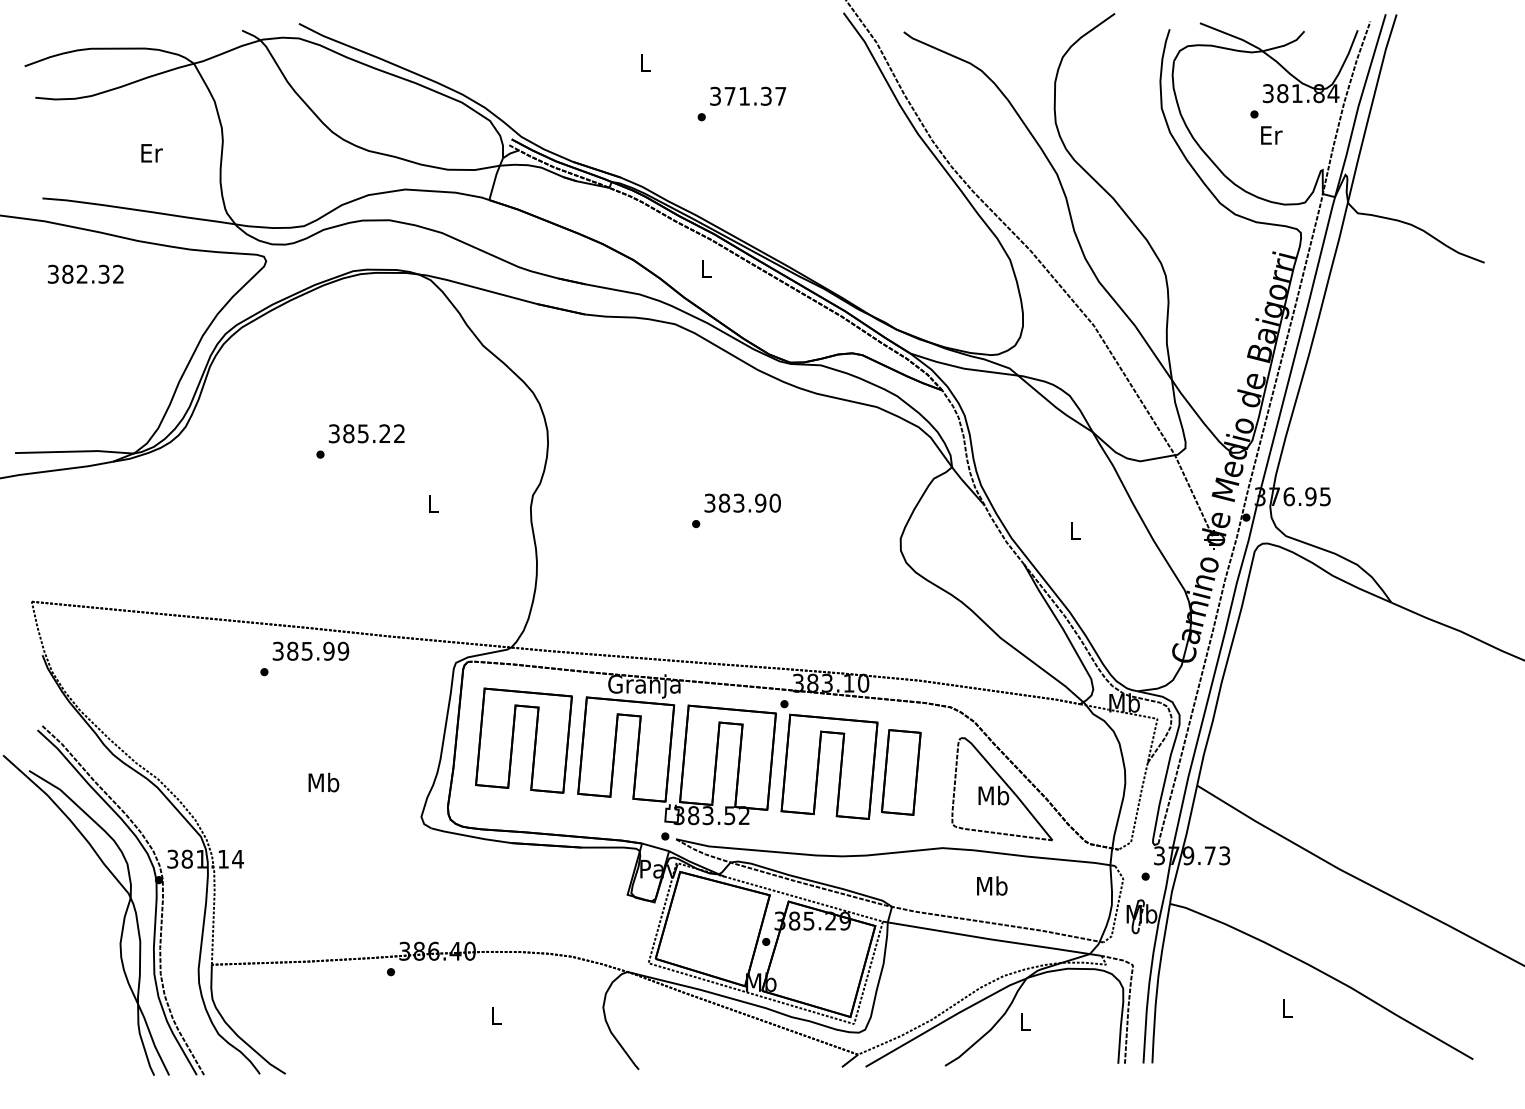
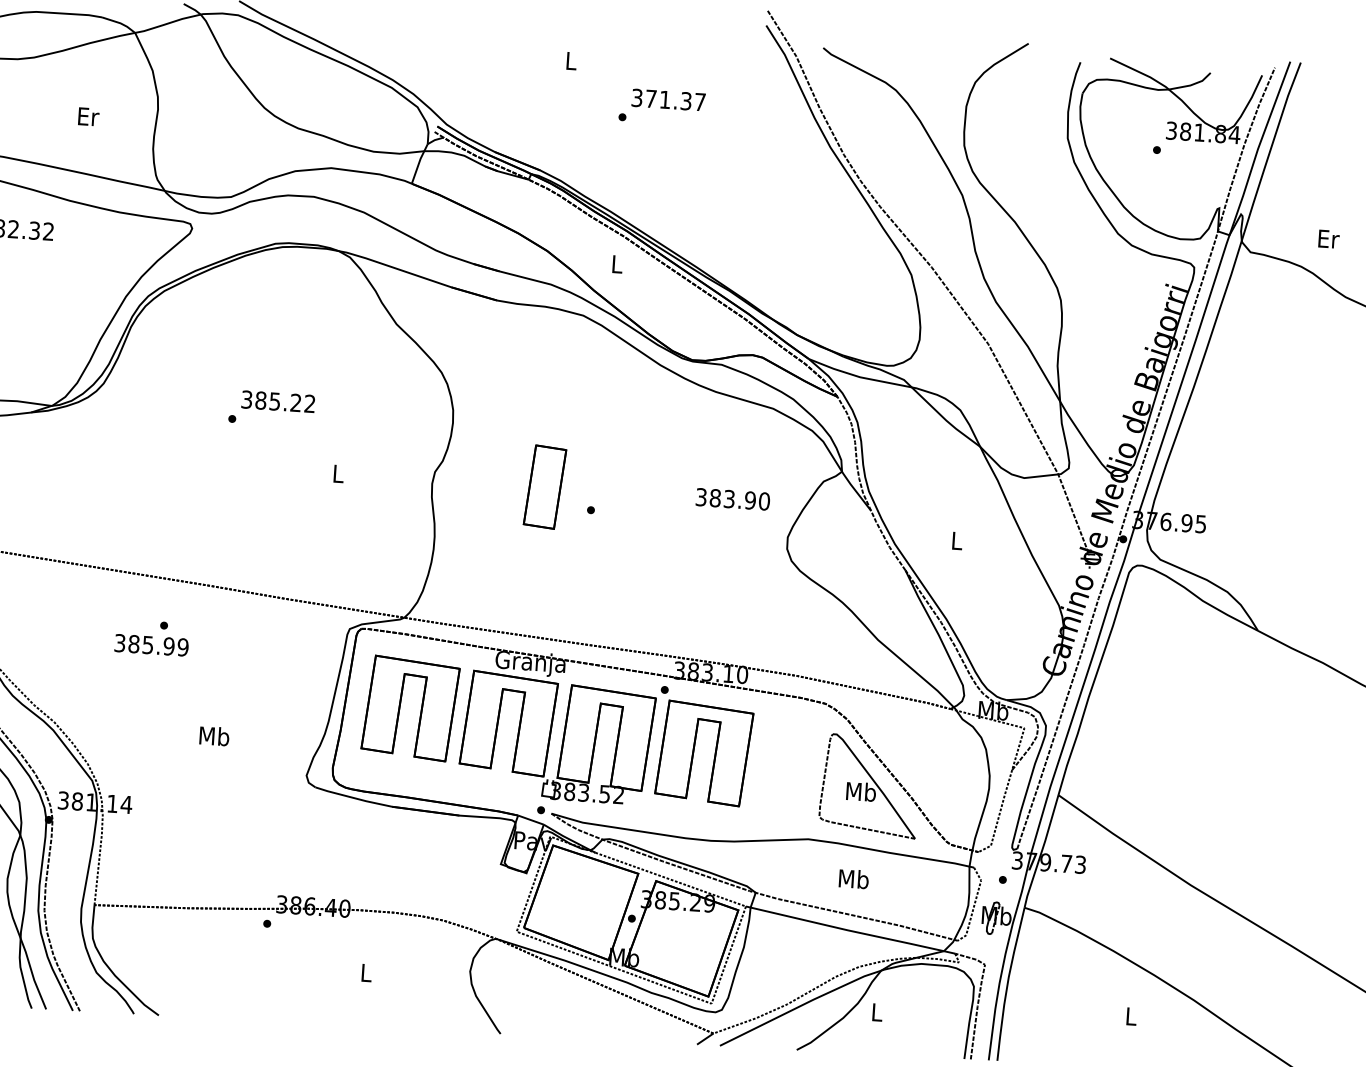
text: (1271, 135) -> (1328, 239), moved
text: (742, 502) -> (732, 498), moved
text: (310, 650) -> (151, 644), moved
part: (901, 772) -> (545, 487), moved

